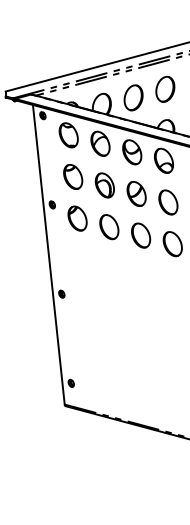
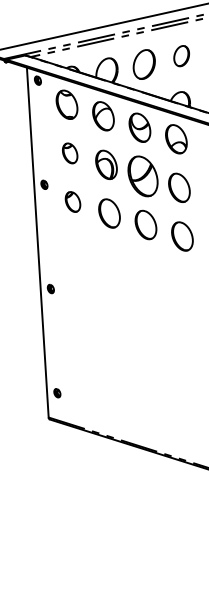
part: (165, 88) -> (181, 55), size x0.7
part: (73, 176) -> (70, 152), size x0.7
part: (136, 193) -> (142, 175), size x1.4
part: (77, 218) -> (72, 201), size x0.7

